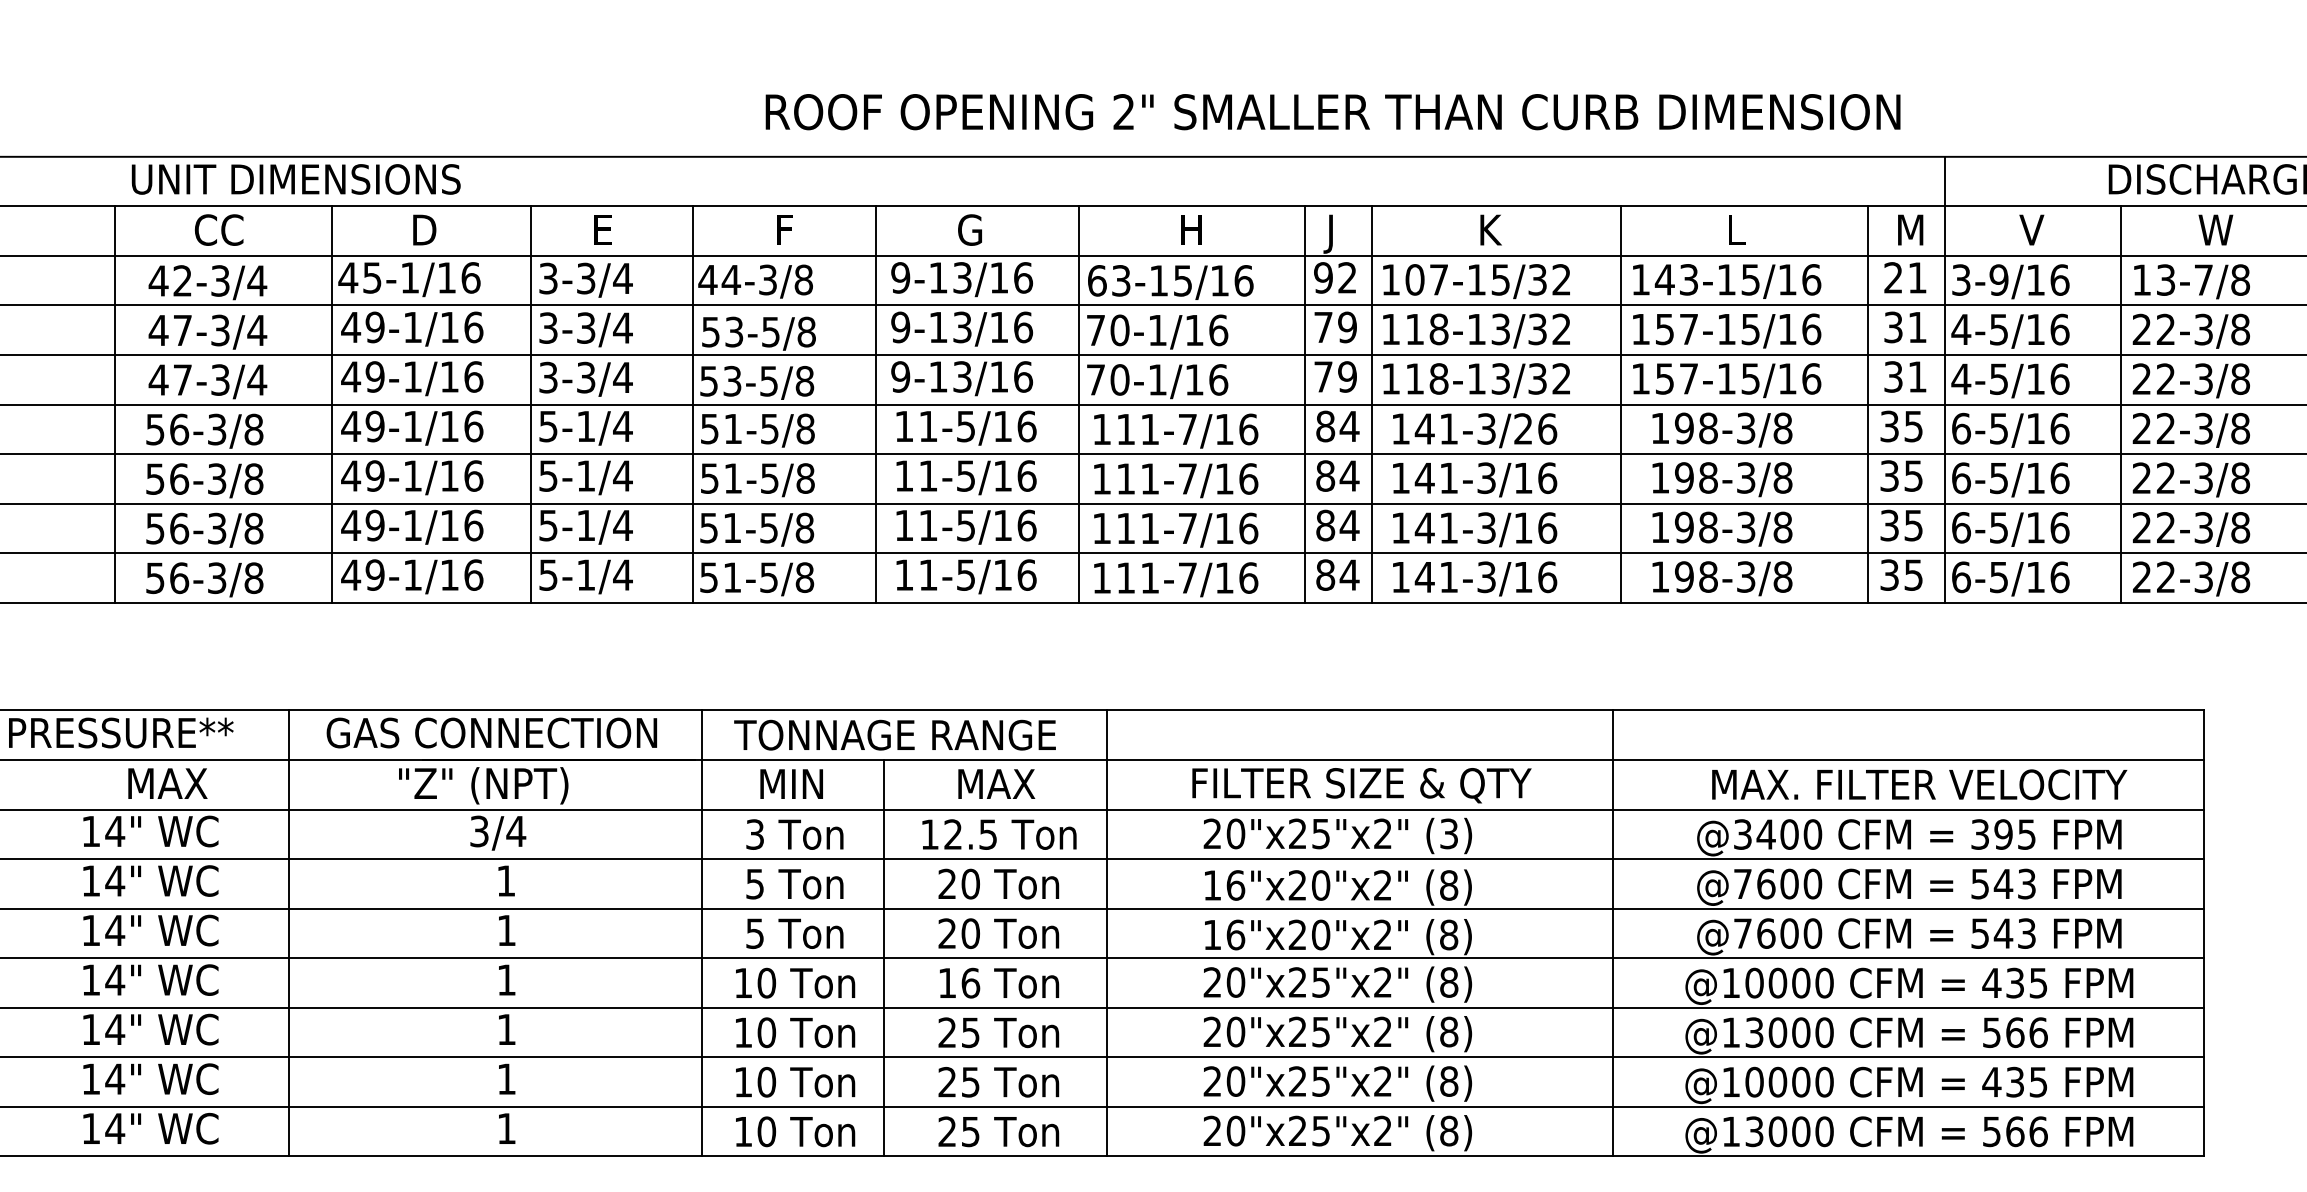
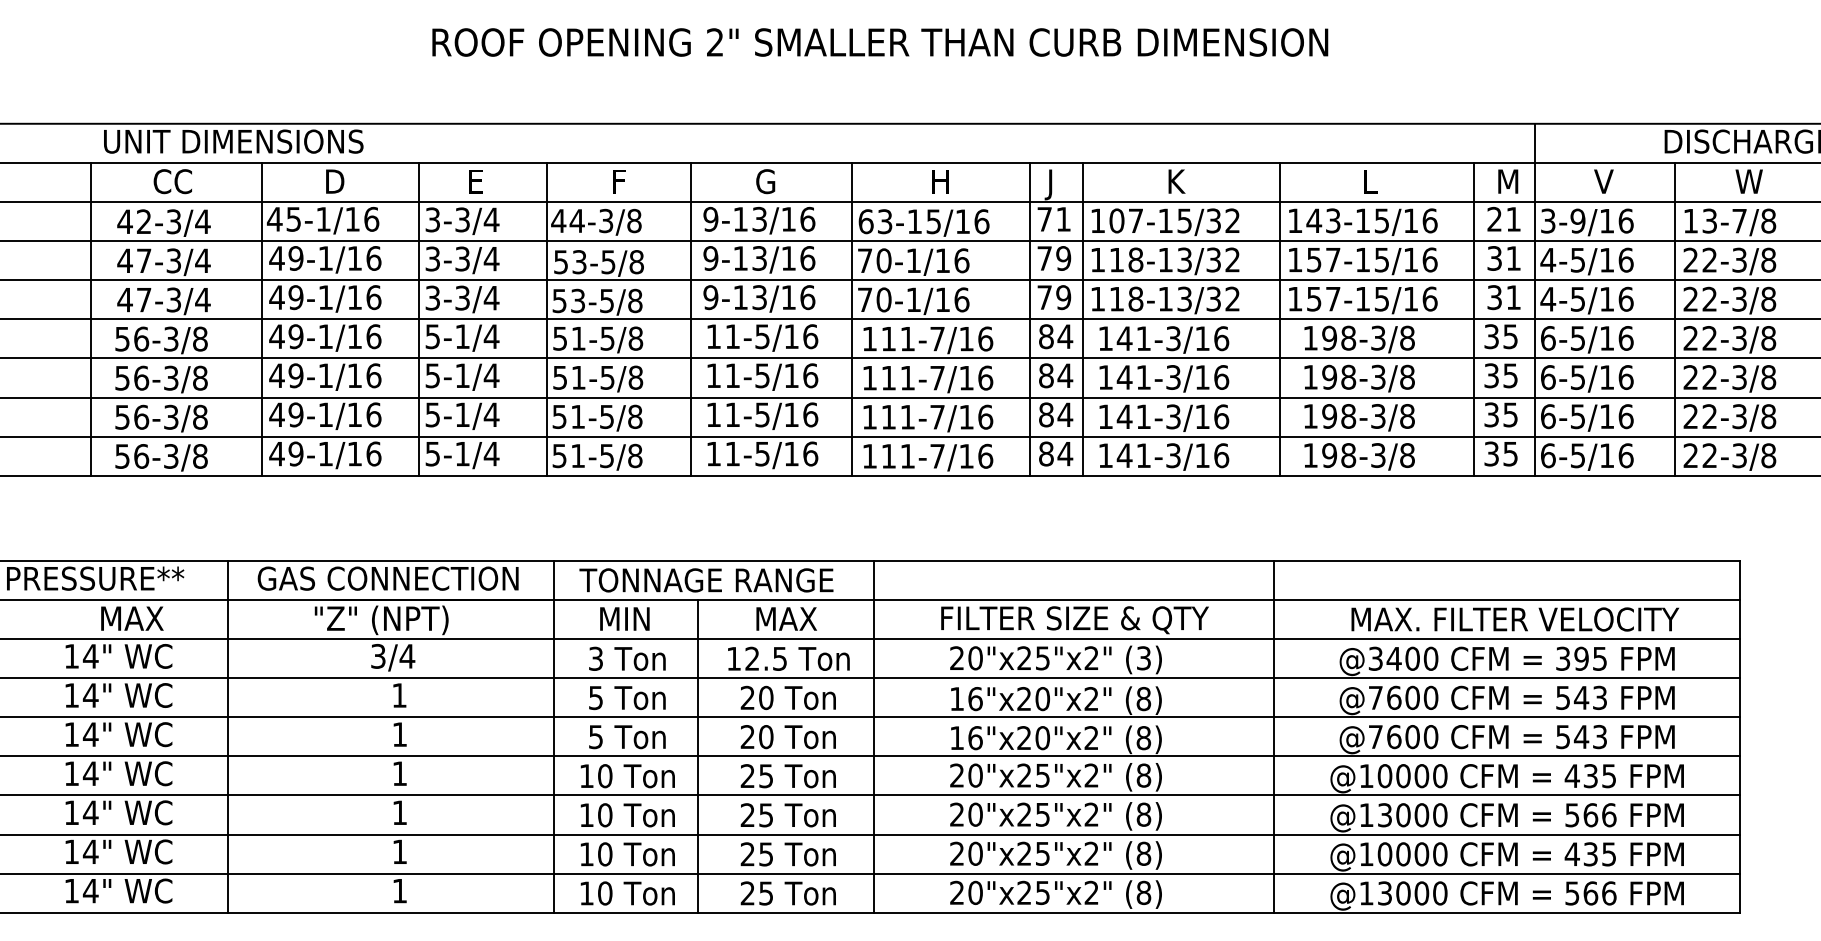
text: (1333, 112) -> (880, 42), moved
text: (1334, 276) -> (1053, 218), 92 -> 71
text: (1523, 428) -> (1202, 338), 141-3/26 -> 141-3/16
text: (958, 983) -> (756, 776), 16 -> 25

